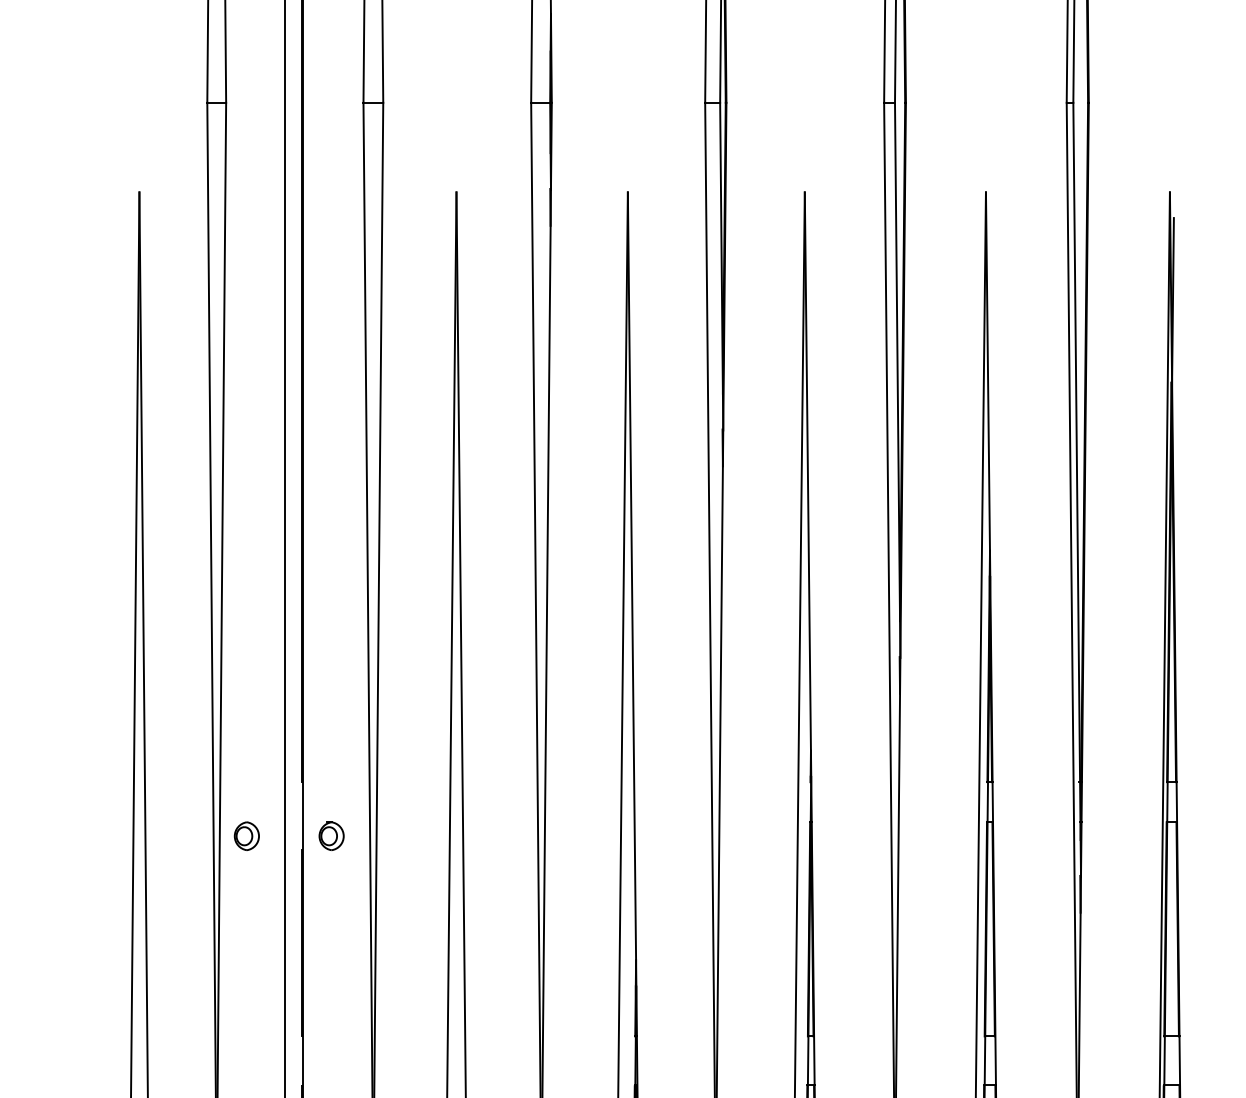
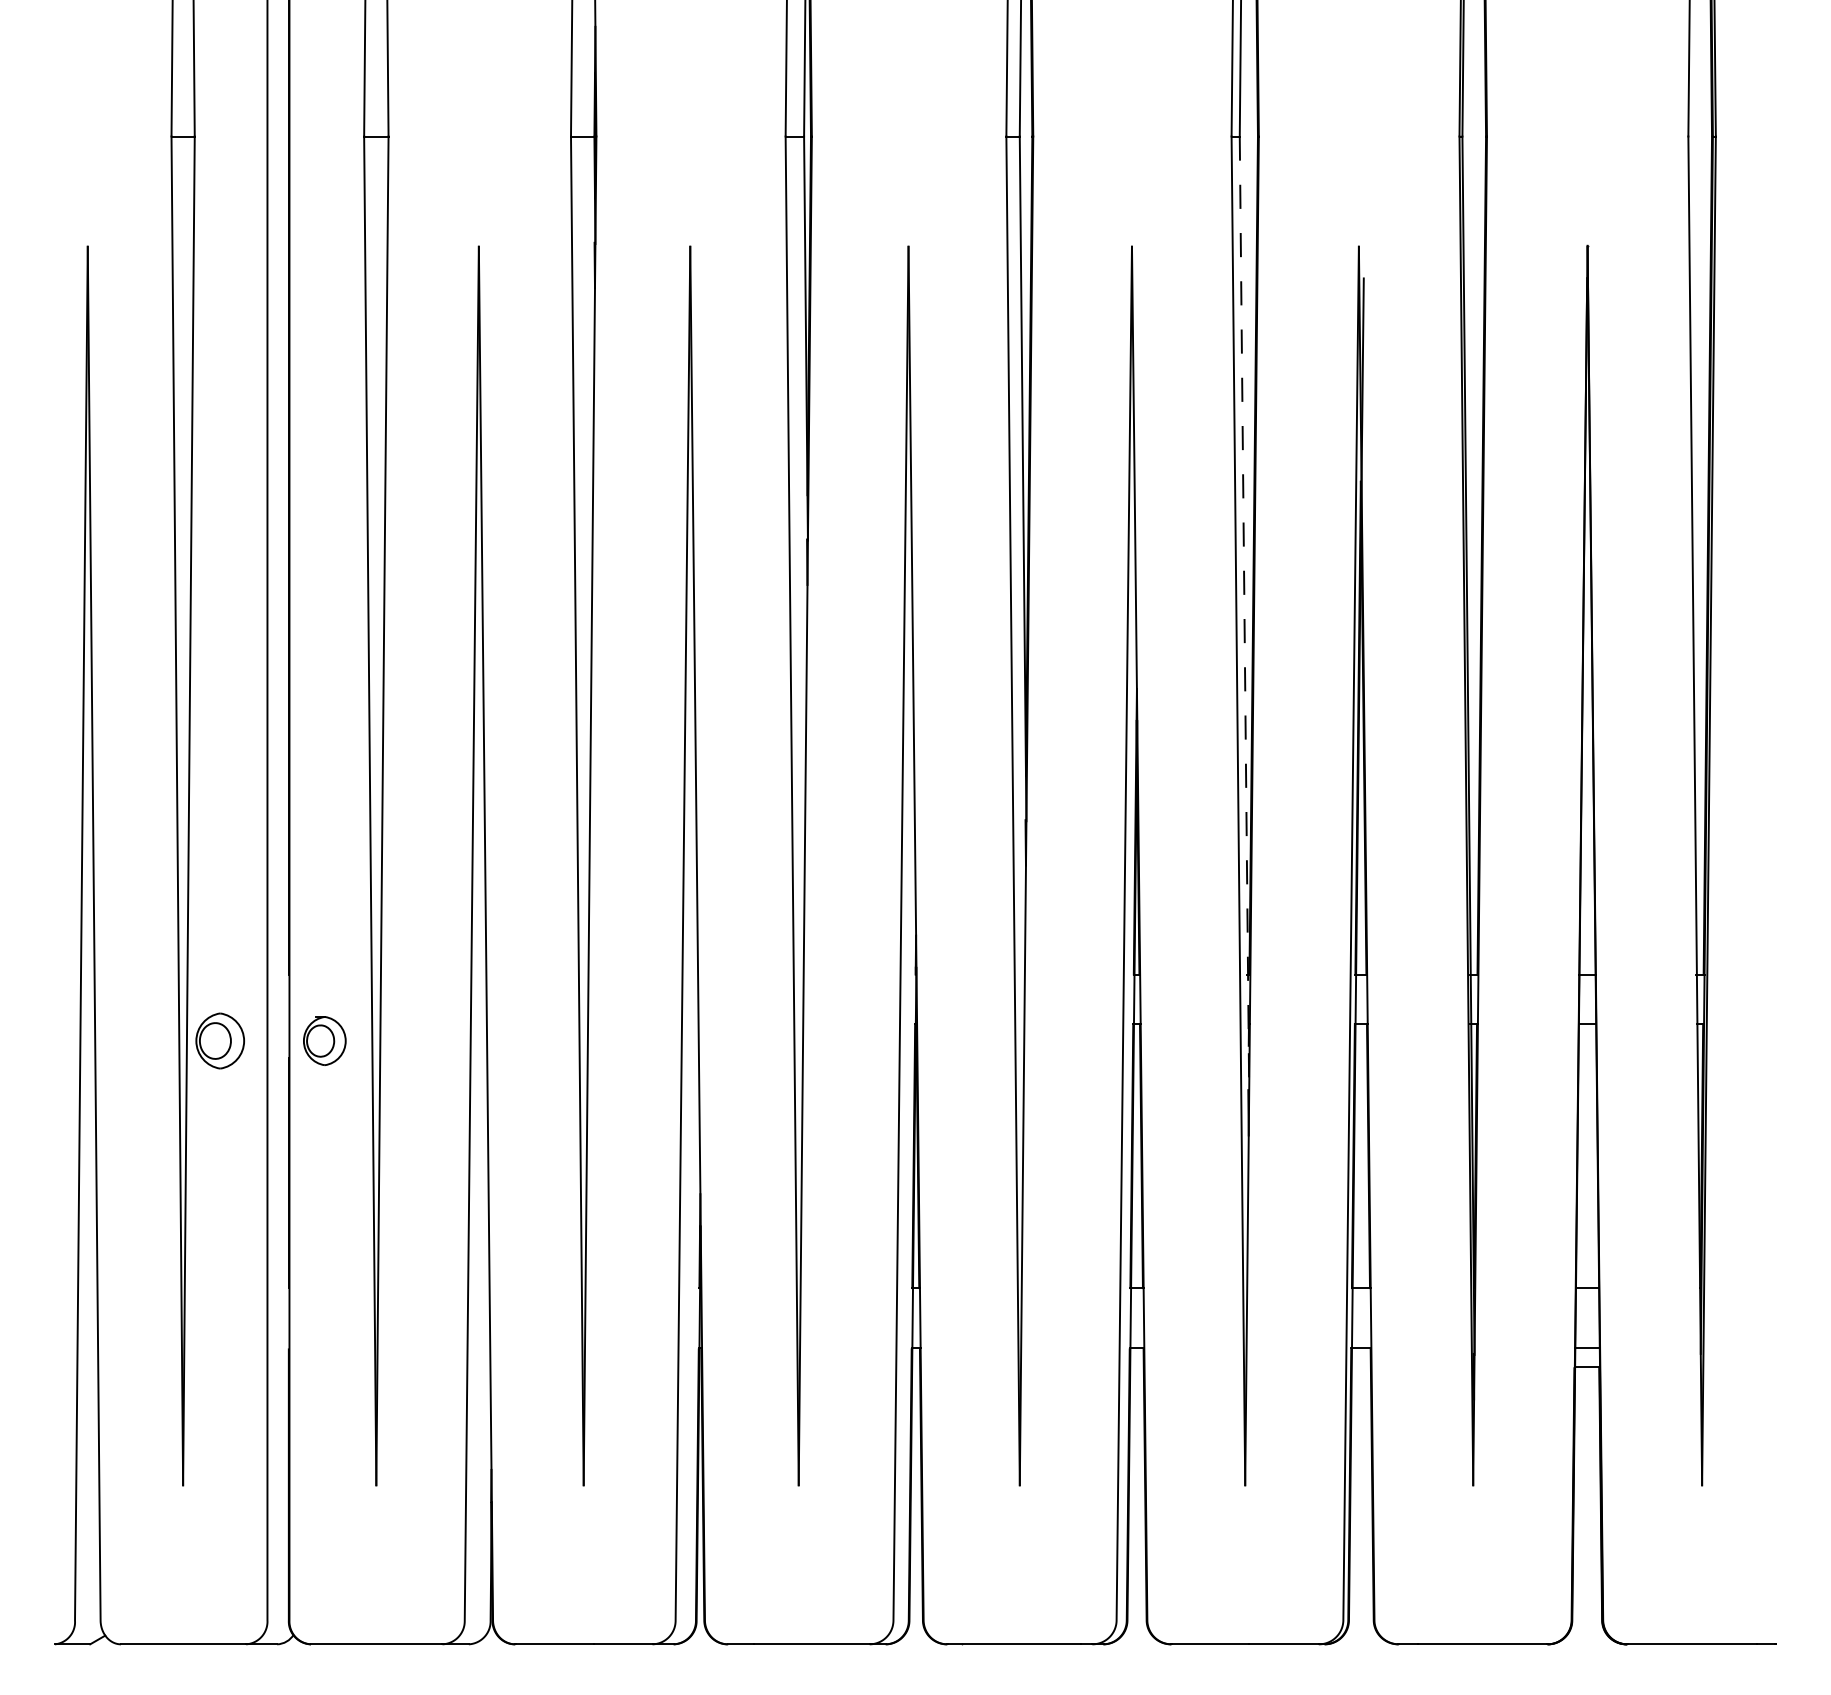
line: (1077, 490) -> (1244, 614), solid -> dashed
part: (247, 836) -> (220, 1041), size x1.6
part: (331, 836) -> (324, 1041), size x1.4

